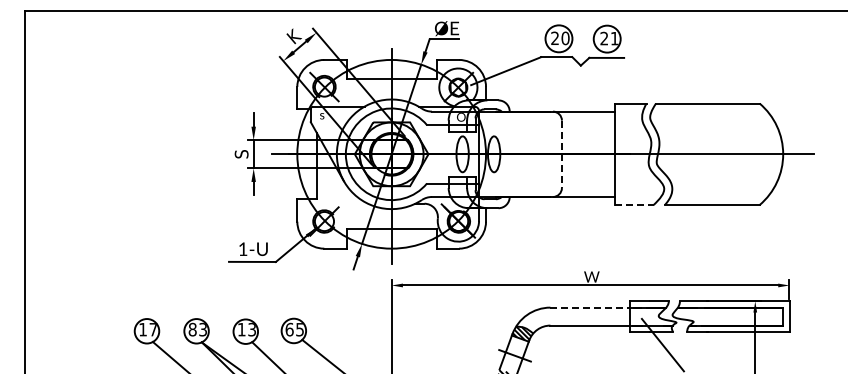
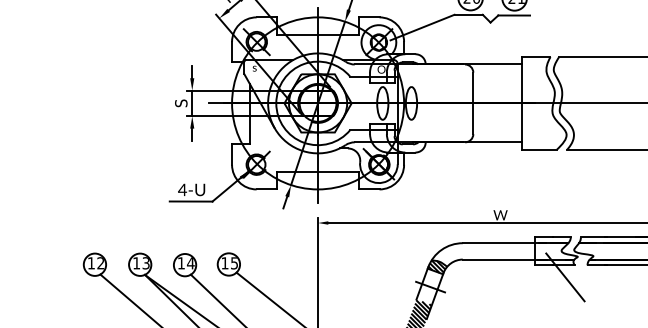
line: (561, 154) -> (472, 103), dashed -> solid
line: (635, 205) -> (540, 150), dashed -> solid
text: (242, 248) -> (182, 189), 1-U -> 4-U
line: (590, 307) -> (499, 243), dashed -> solid
text: (153, 329) -> (100, 263), 17 -> 12
text: (192, 329) -> (136, 263), 83 -> 13
text: (251, 329) -> (190, 263), 13 -> 14
text: (289, 329) -> (224, 263), 65 -> 15

